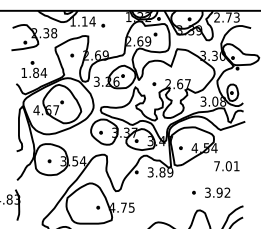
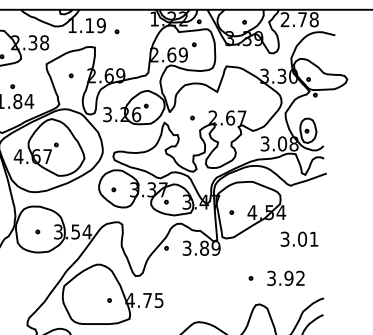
text: (236, 17) -> (313, 19), 2.73 -> 2.78
text: (92, 21) -> (101, 25), 1.14 -> 1.19
text: (216, 166) -> (284, 239), 7.01 -> 3.01

